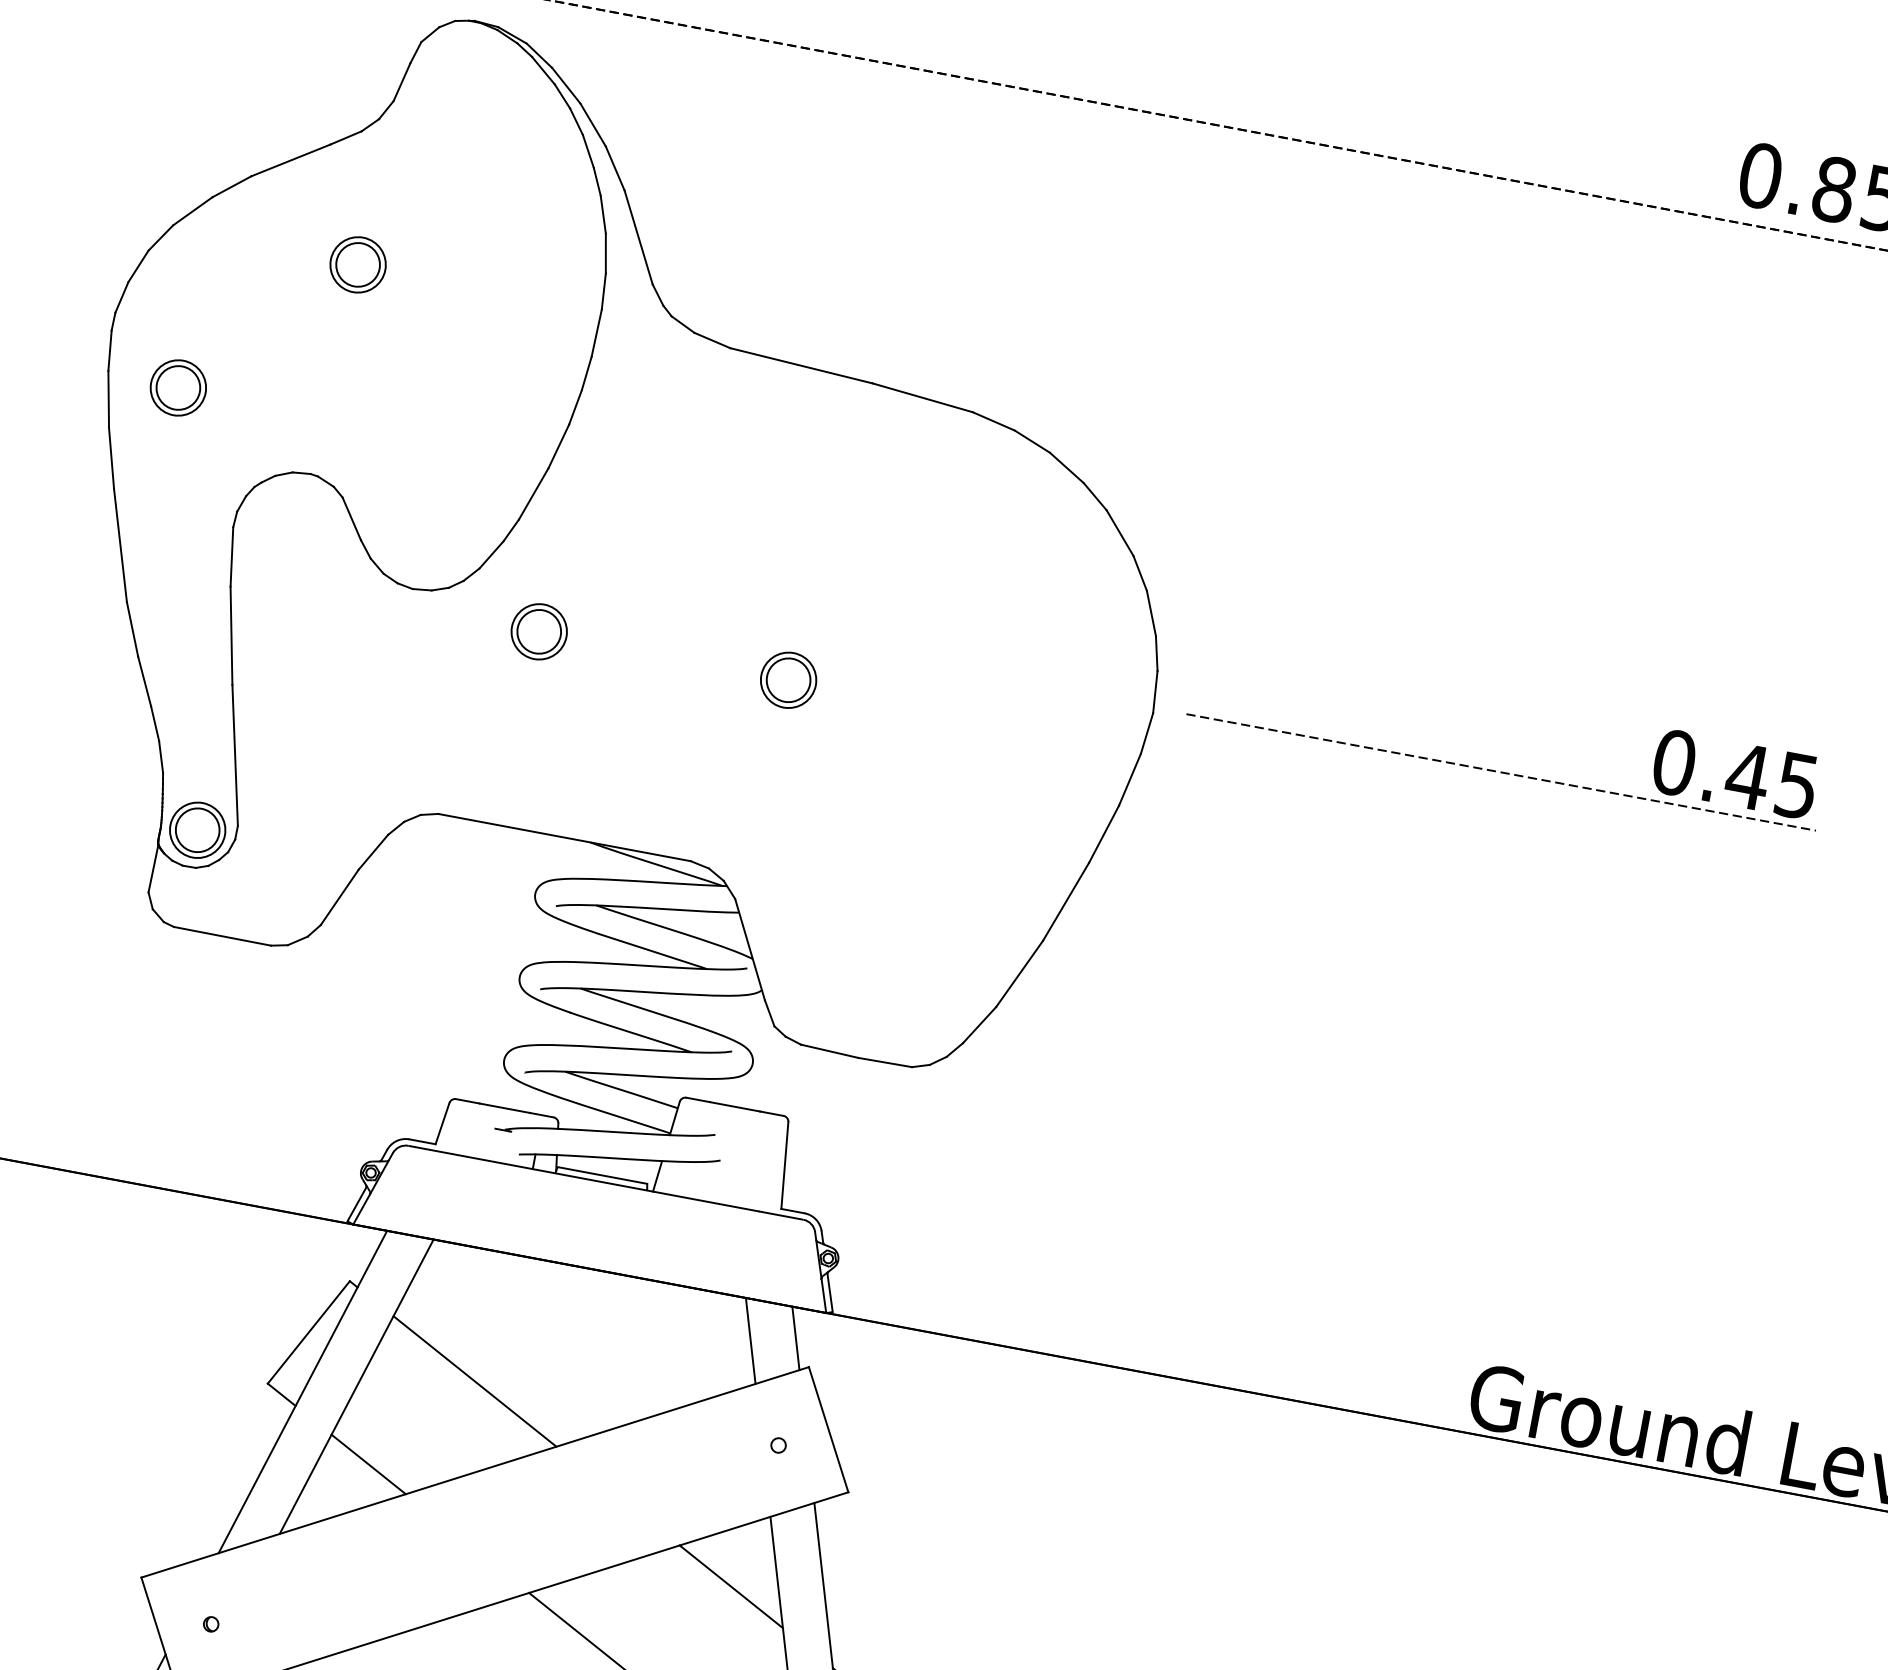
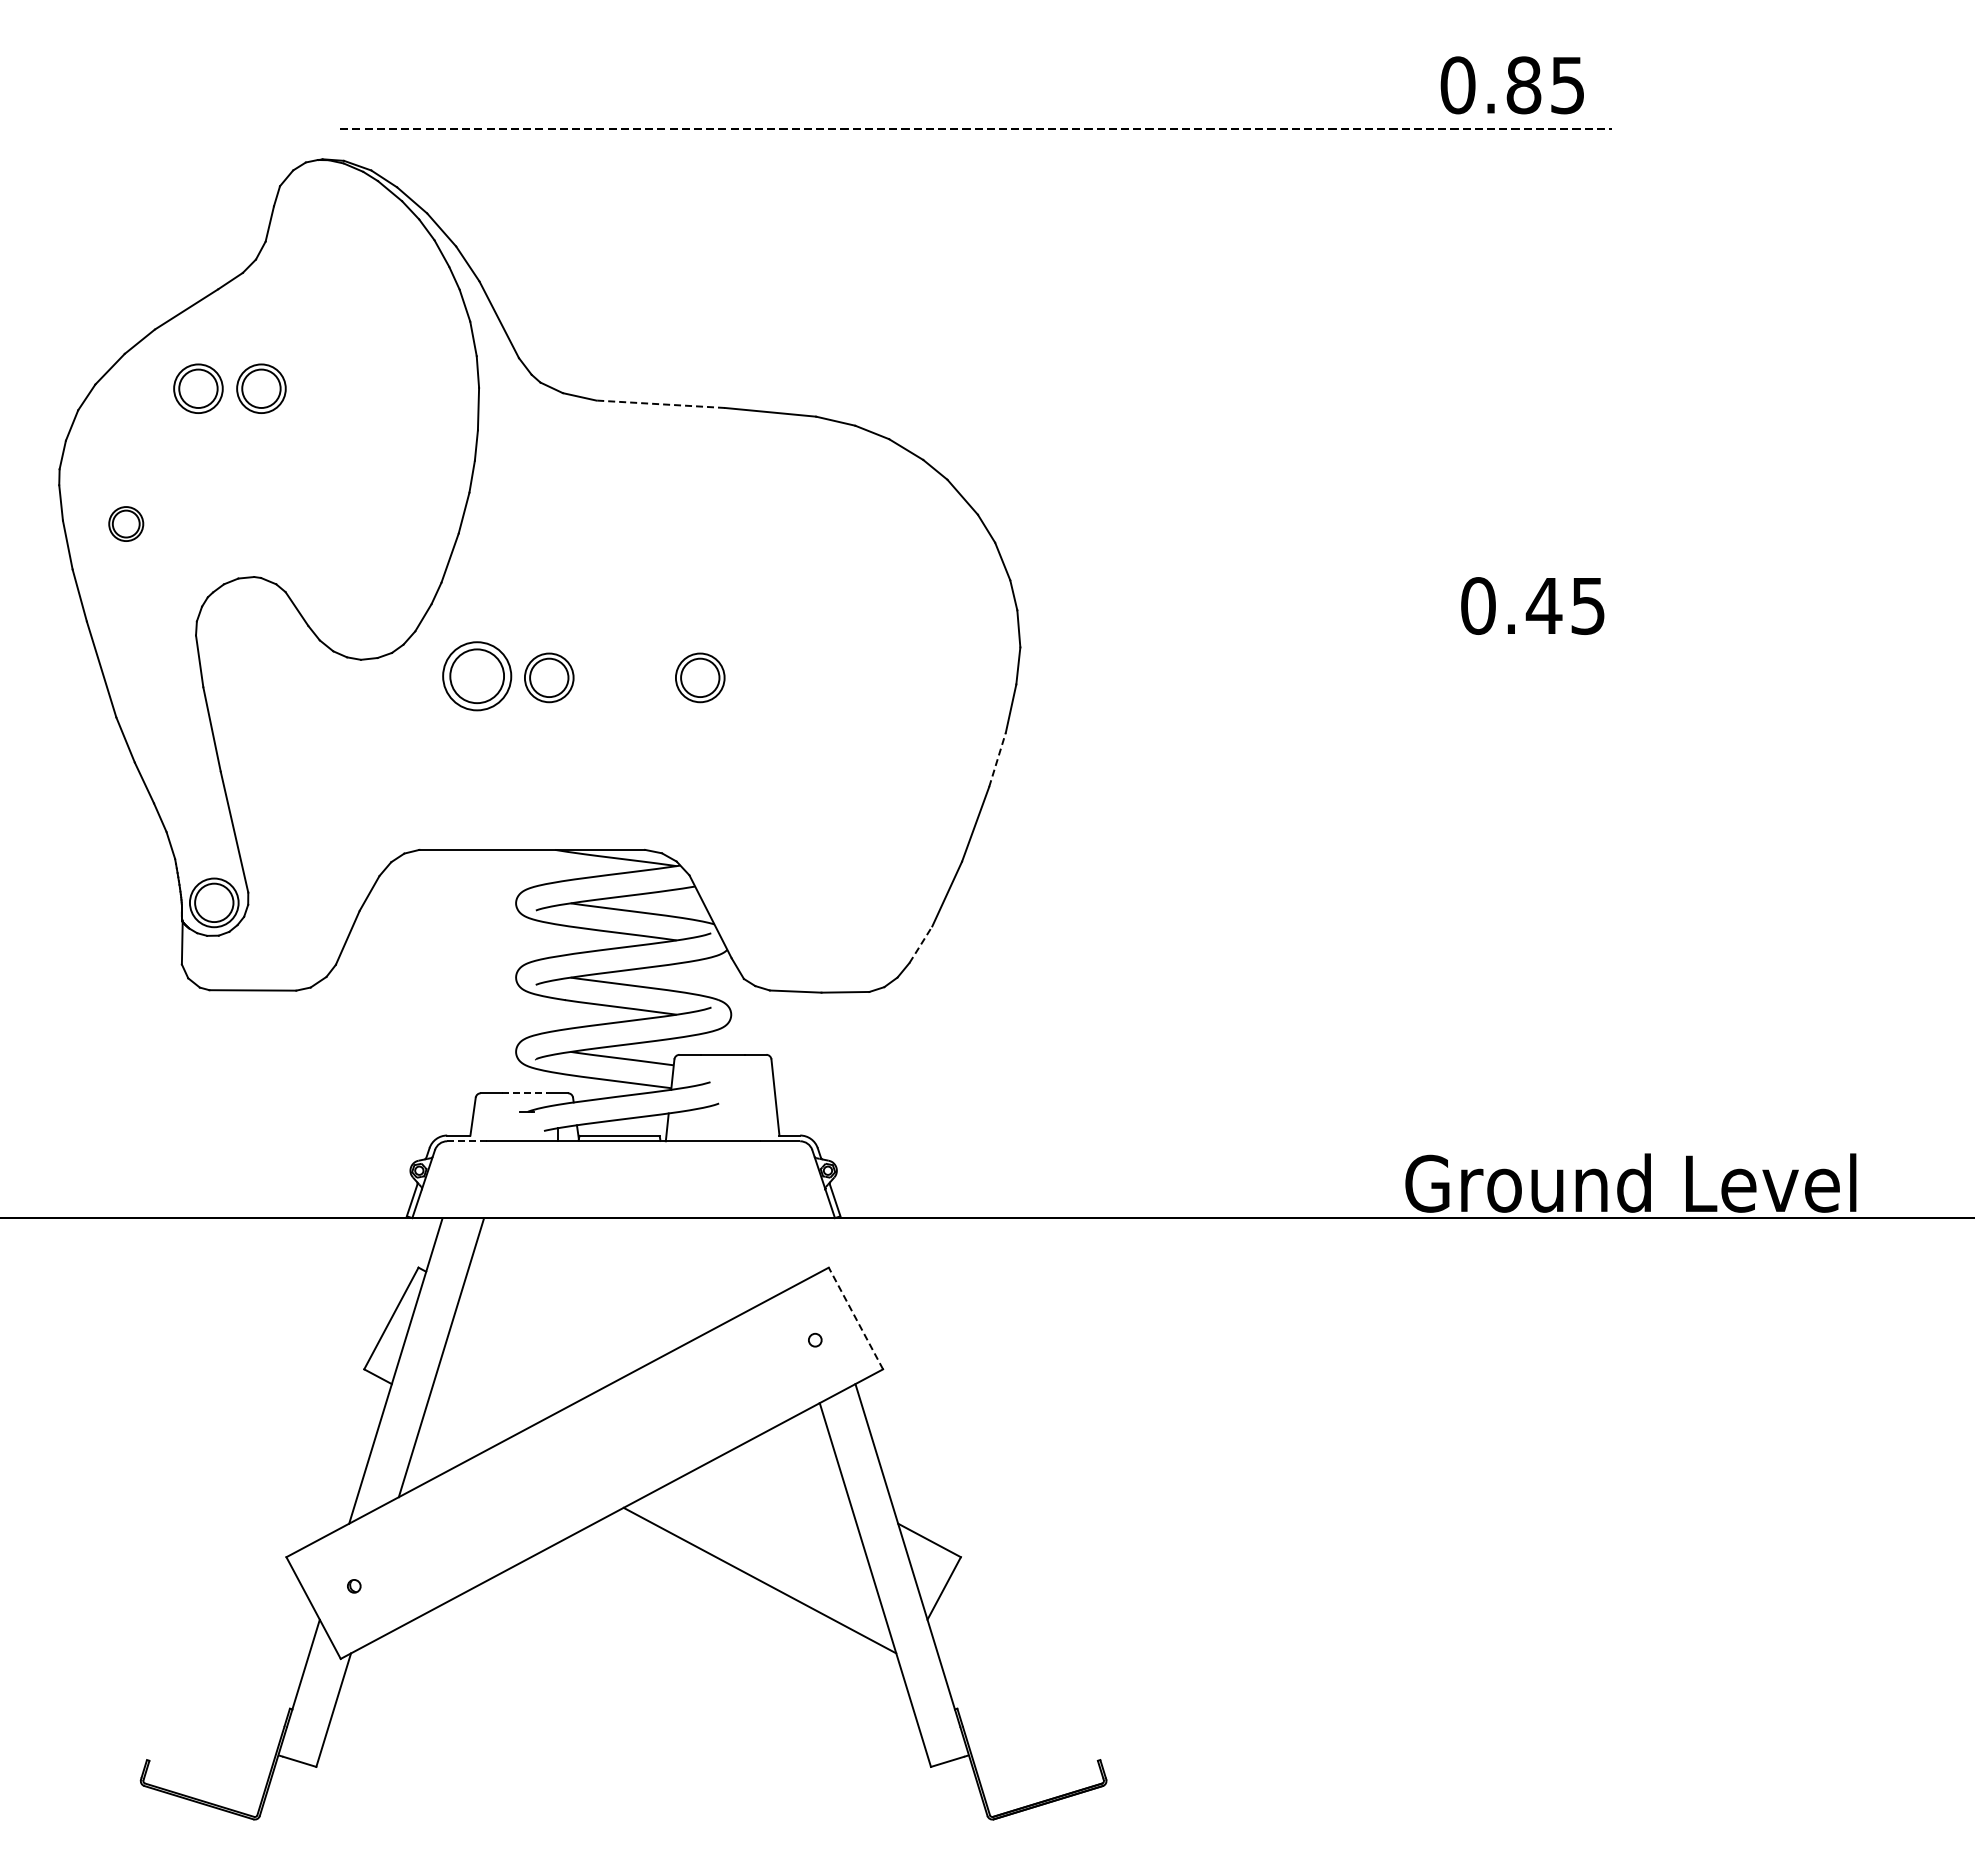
part: (287, 251) -> (198, 388), added
line: (801, 366) -> (660, 404), solid -> dashed
part: (178, 387) -> (126, 523), size x0.7
part: (538, 631) -> (476, 676), size x1.4
part: (619, 648) -> (549, 677), added
line: (1501, 771) -> (1330, 641), removed
line: (1104, 833) -> (997, 759), solid -> dashed
line: (979, 1024) -> (920, 944), solid -> dashed
line: (504, 1108) -> (524, 1093), solid -> dashed
line: (429, 1150) -> (466, 1141), solid -> dashed
line: (795, 1337) -> (812, 1244), removed
line: (750, 1341) -> (774, 1254), removed
line: (474, 1380) -> (542, 1333), removed
line: (828, 1429) -> (855, 1318), solid -> dashed
line: (368, 1464) -> (464, 1422), removed
line: (731, 1586) -> (797, 1469), removed

